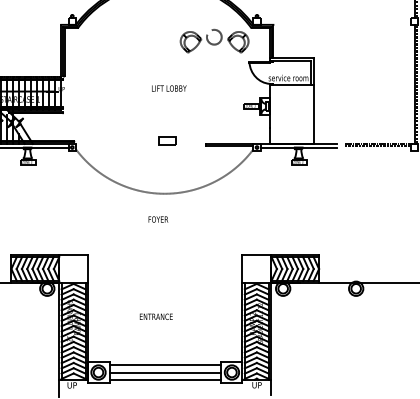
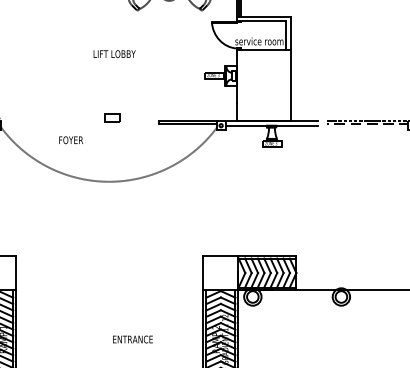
part: (167, 140) -> (112, 117), size x0.7
text: (158, 219) -> (71, 140), moved
text: (155, 316) -> (131, 339), moved

